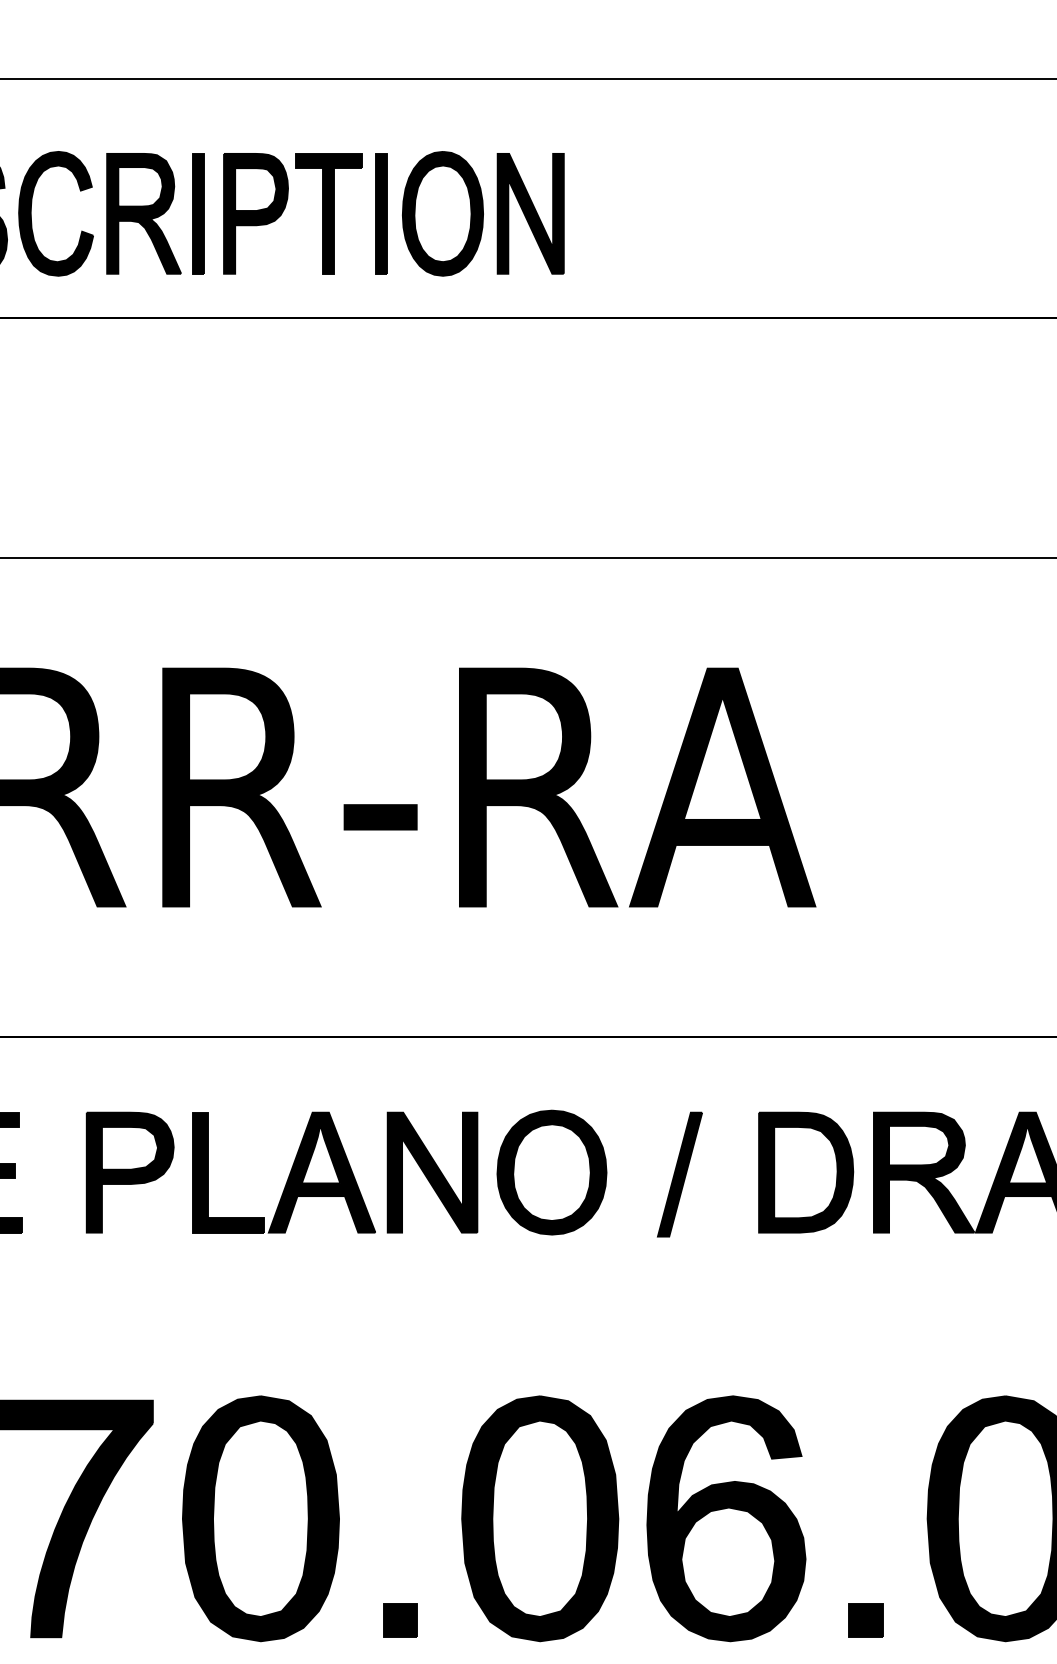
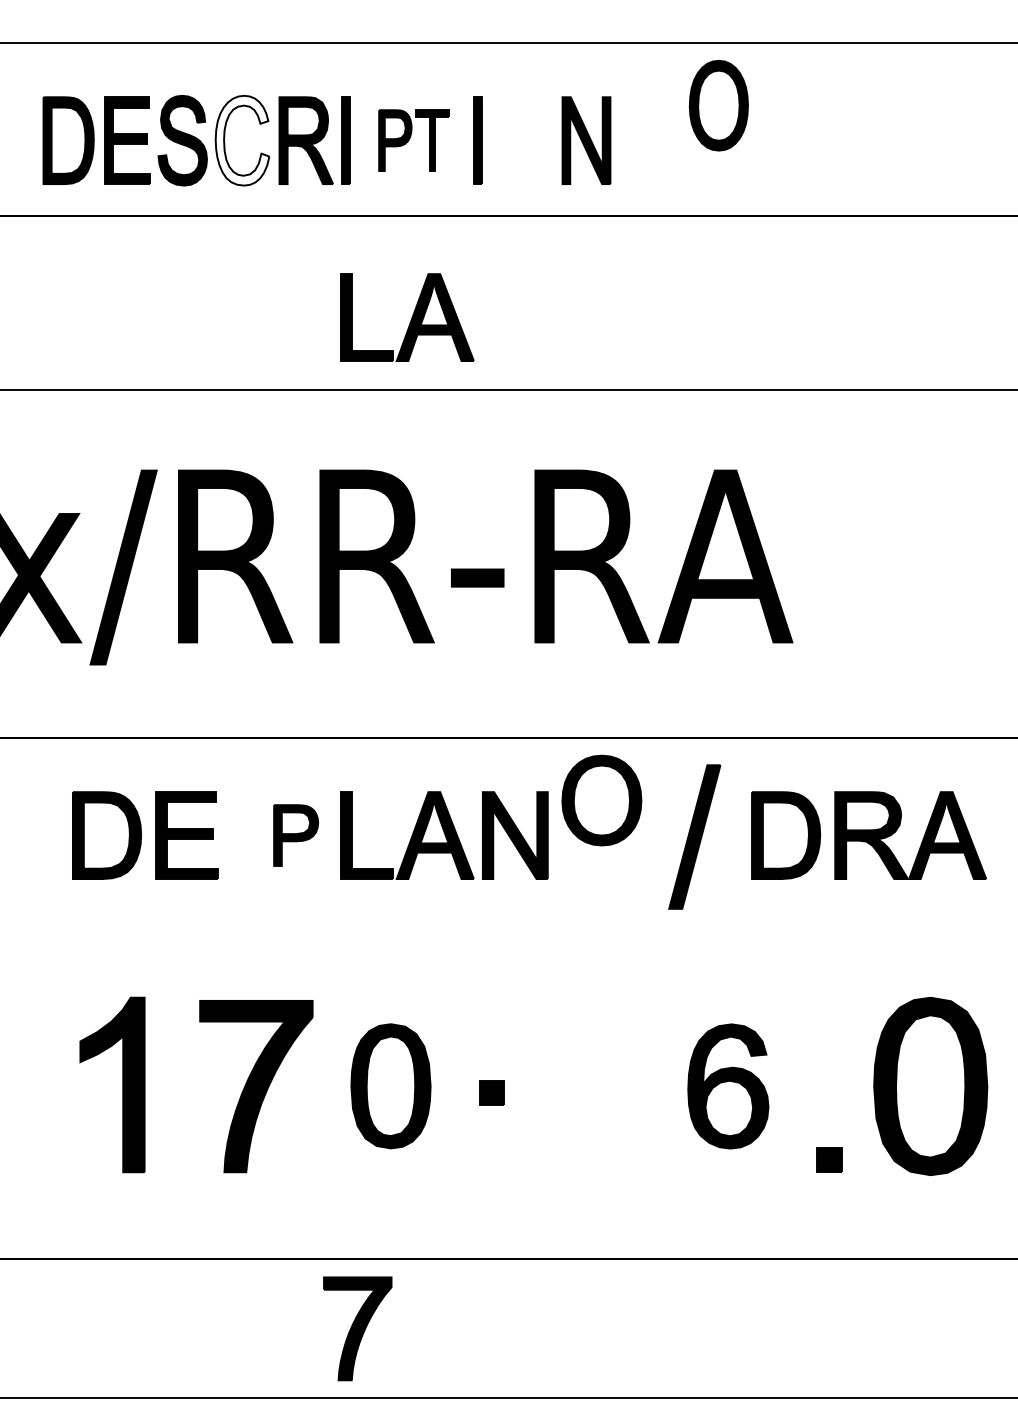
fill: (56, 213) -> (242, 140), removed
part: (292, 213) -> (413, 140), size x0.7
part: (442, 213) -> (718, 105), moved
part: (283, 457) -> (407, 317), added
part: (129, 1172) -> (295, 835), size x0.7
part: (551, 1172) -> (601, 800), moved
part: (679, 1173) -> (694, 836), size x1.6
part: (260, 1517) -> (390, 1085), size x0.7
part: (539, 1518) -> (592, 1086), removed
part: (726, 1518) -> (728, 1086), size x0.7
part: (399, 1619) -> (491, 1092), moved

